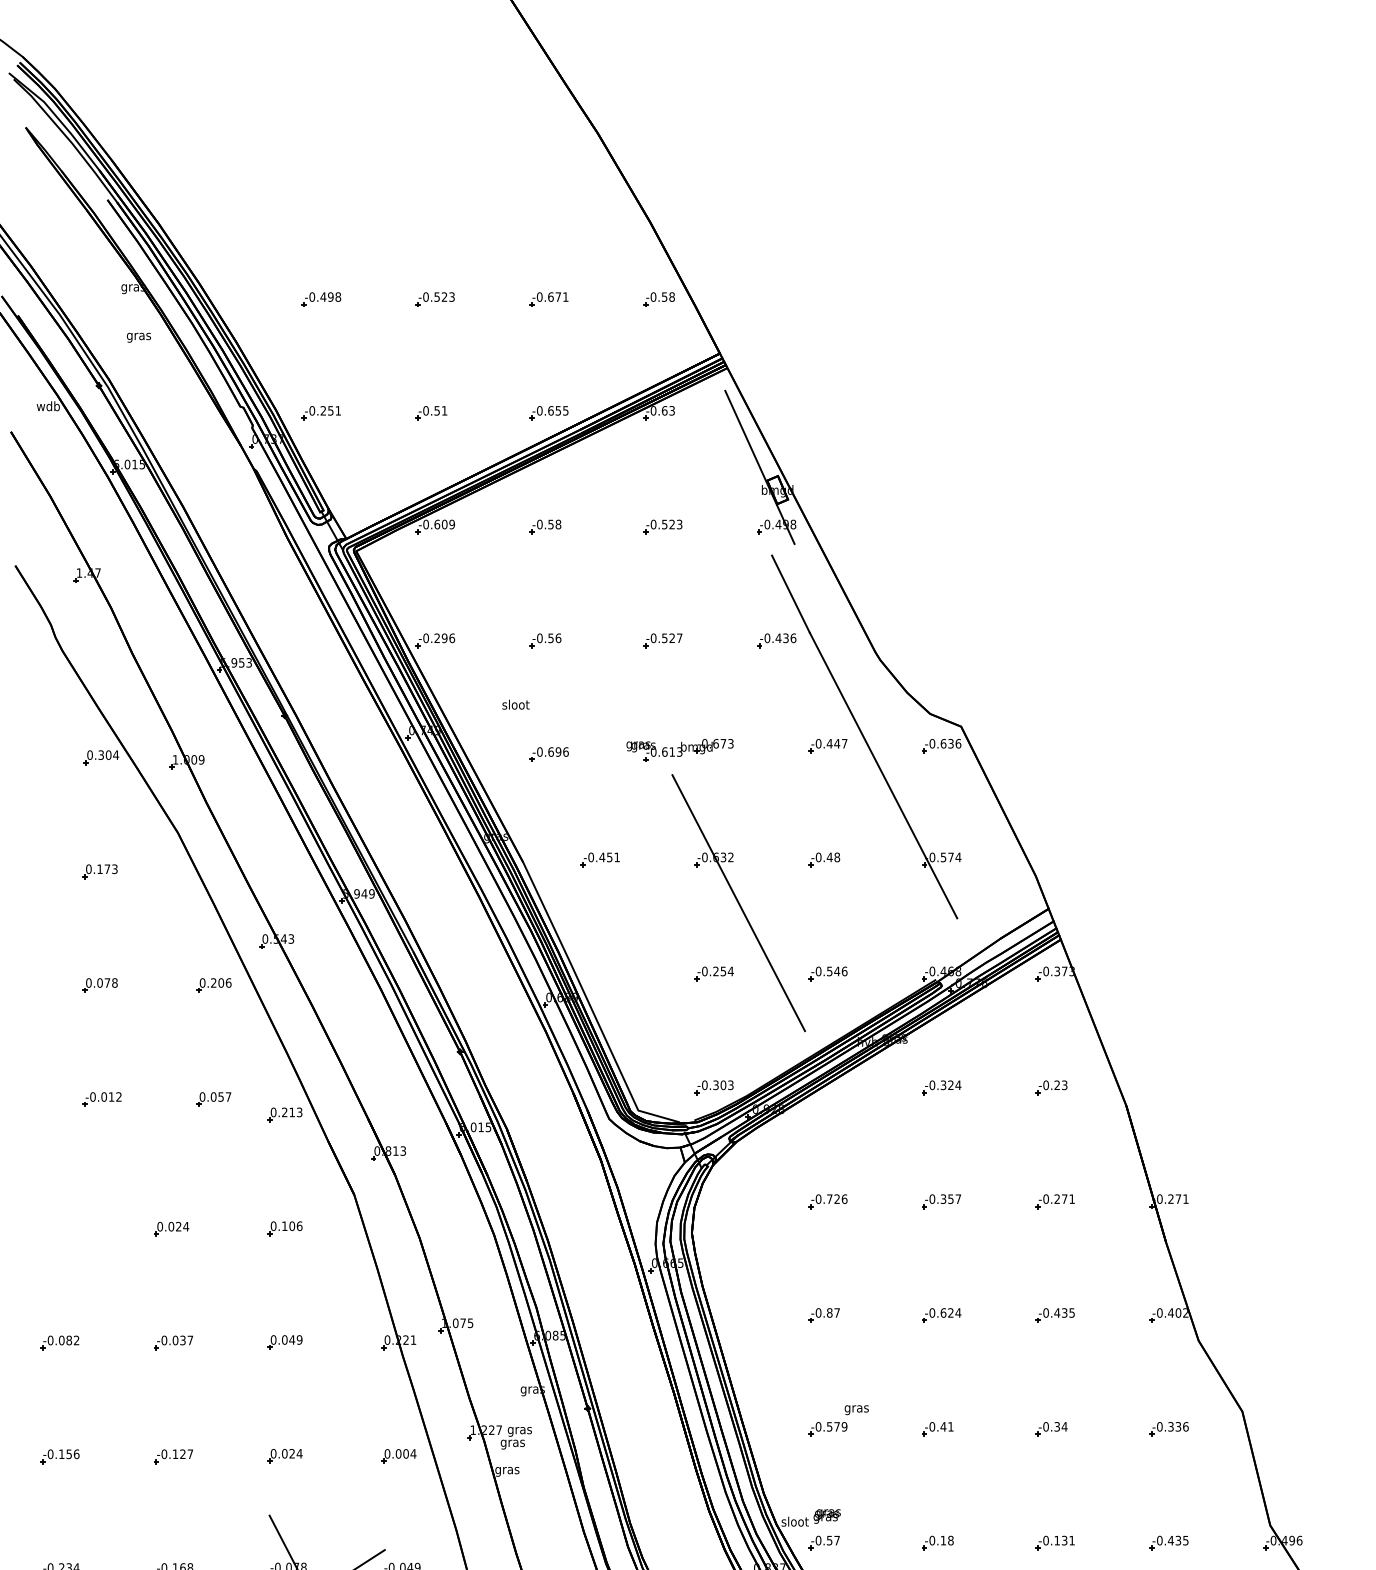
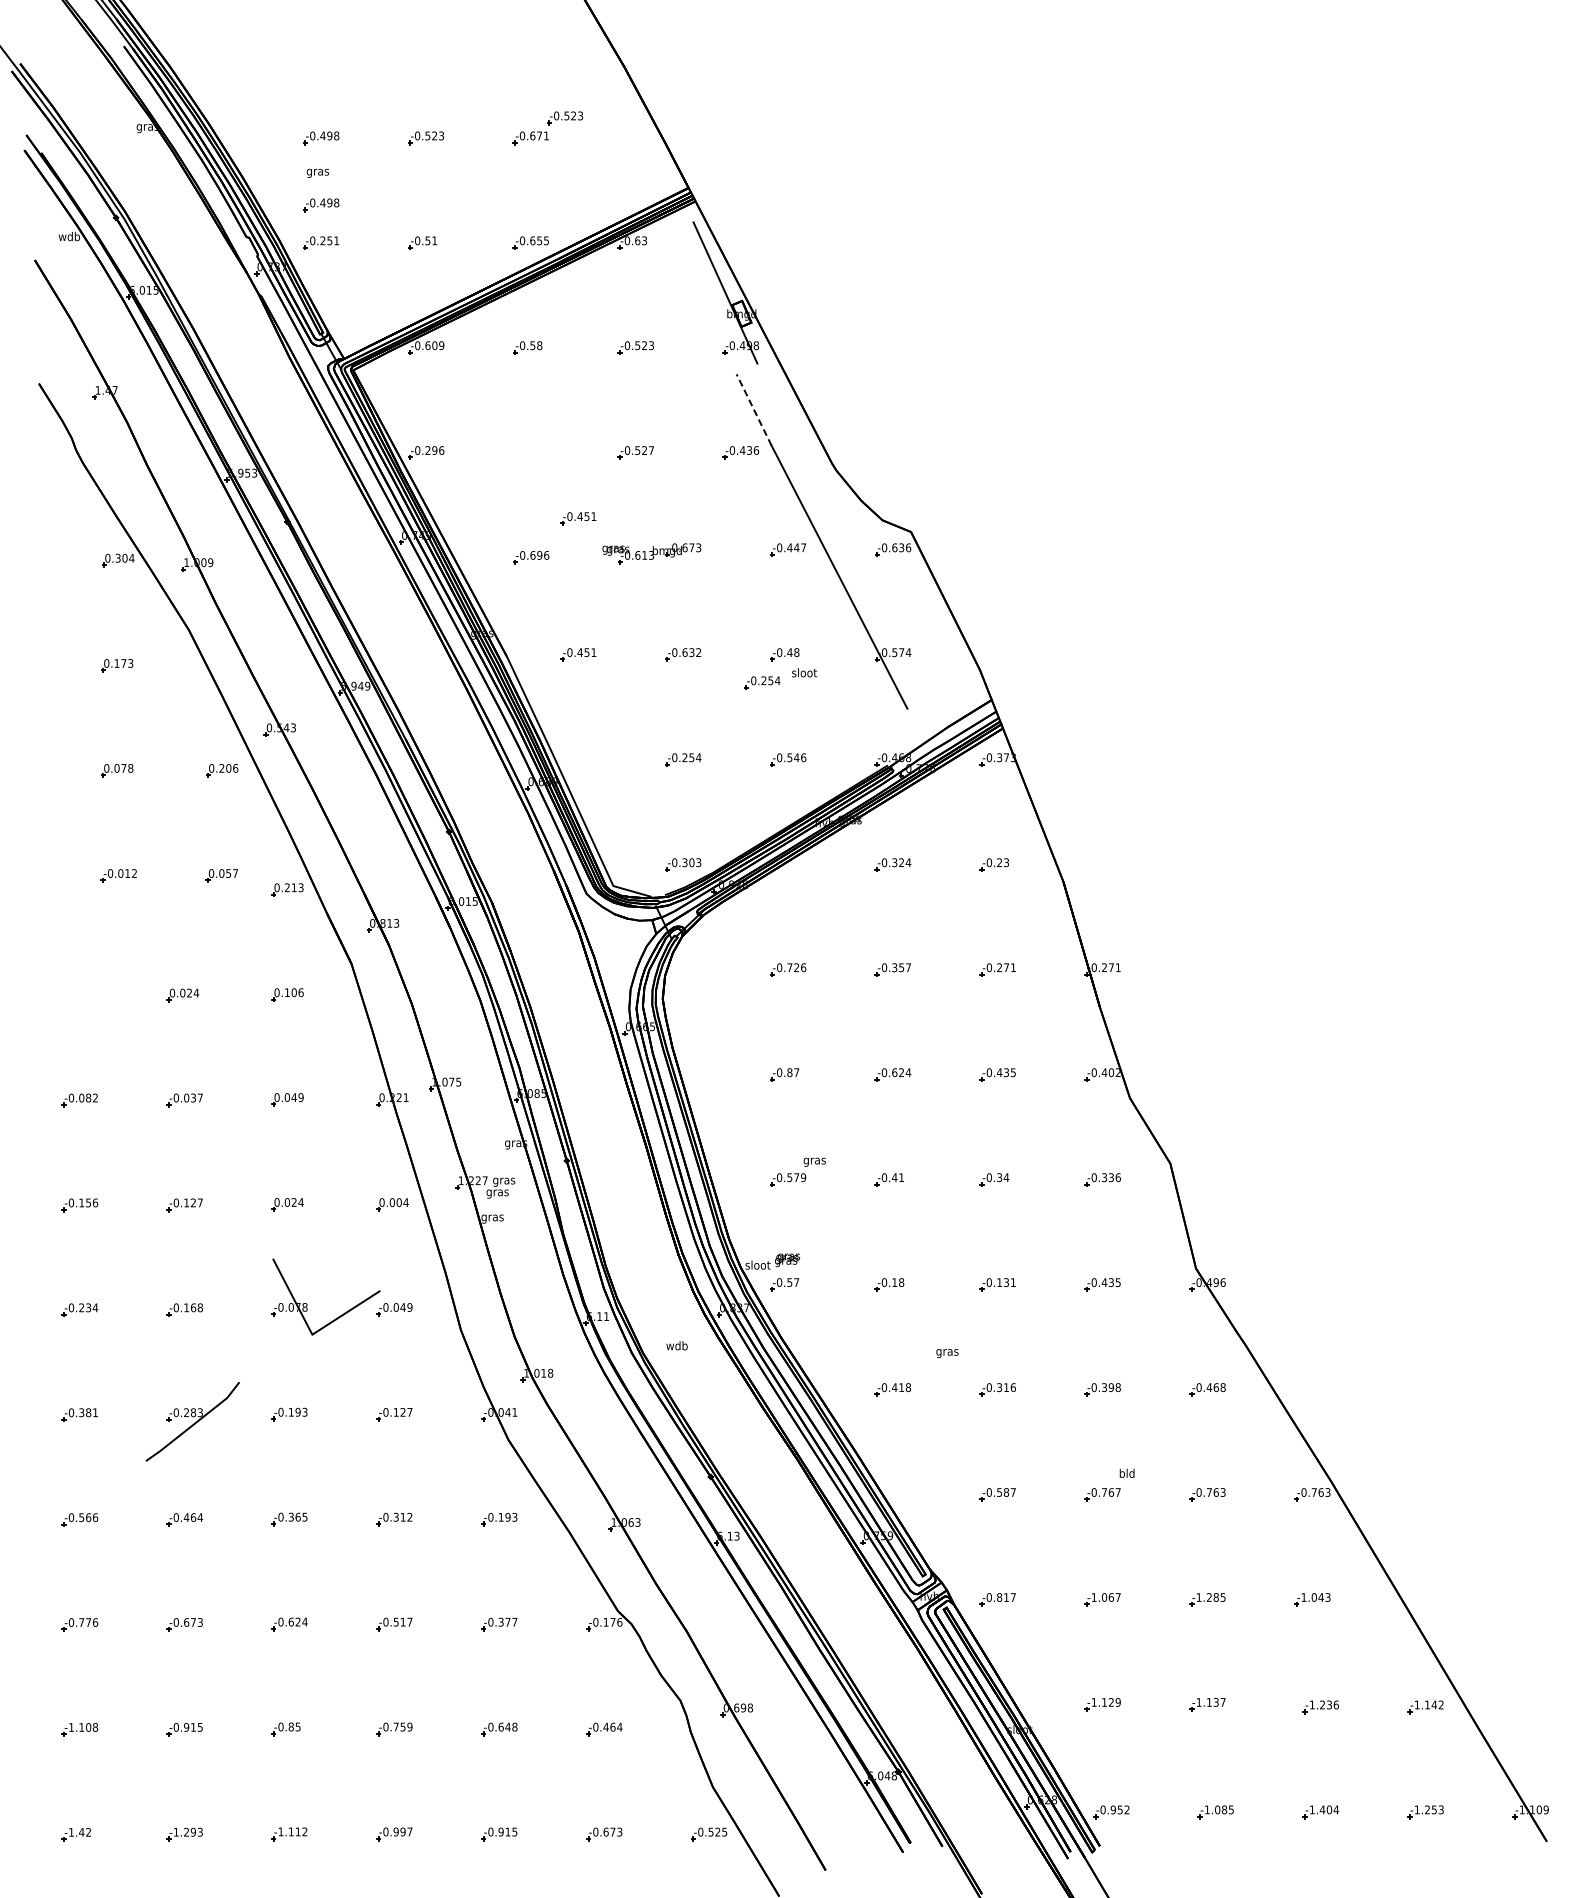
part: (586, 278) -> (565, 118), added
part: (659, 299) -> (632, 138), removed
text: (138, 337) -> (317, 173), moved
part: (321, 372) -> (321, 205), added
line: (791, 593) -> (754, 409), solid -> dashed
part: (545, 640) -> (527, 452), removed
text: (515, 704) -> (804, 672), moved
part: (600, 711) -> (578, 518), added
part: (800, 889) -> (762, 682), added
line: (738, 902) -> (705, 694), removed

